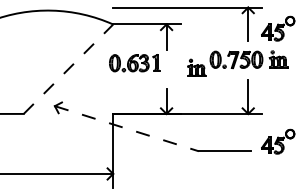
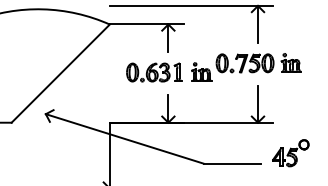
part: (278, 28) -> (291, 28), removed
part: (134, 63) -> (154, 72), moved
line: (68, 68) -> (60, 72), dashed -> solid
line: (127, 128) -> (125, 138), dashed -> solid

